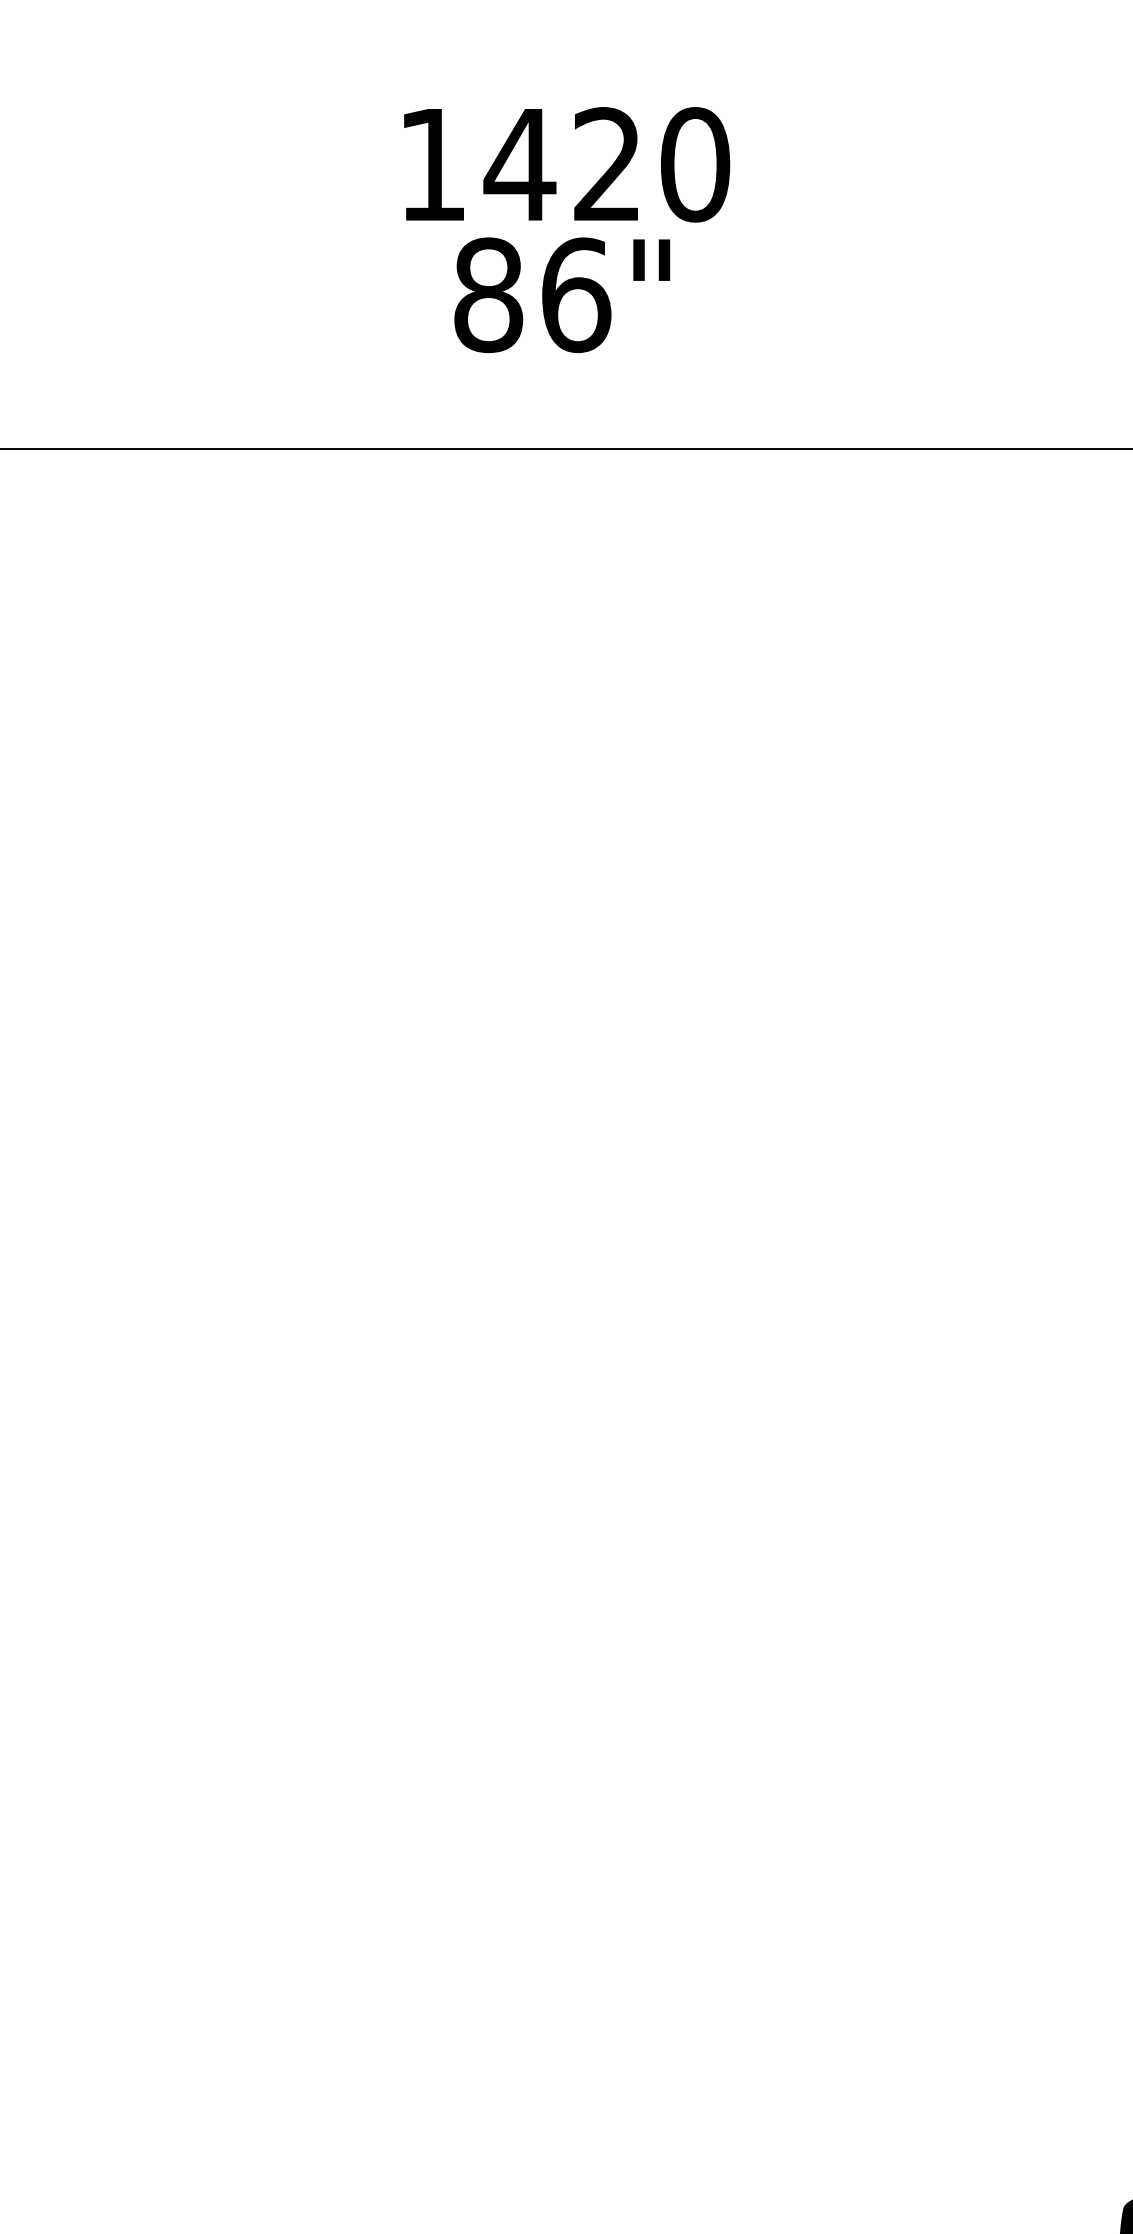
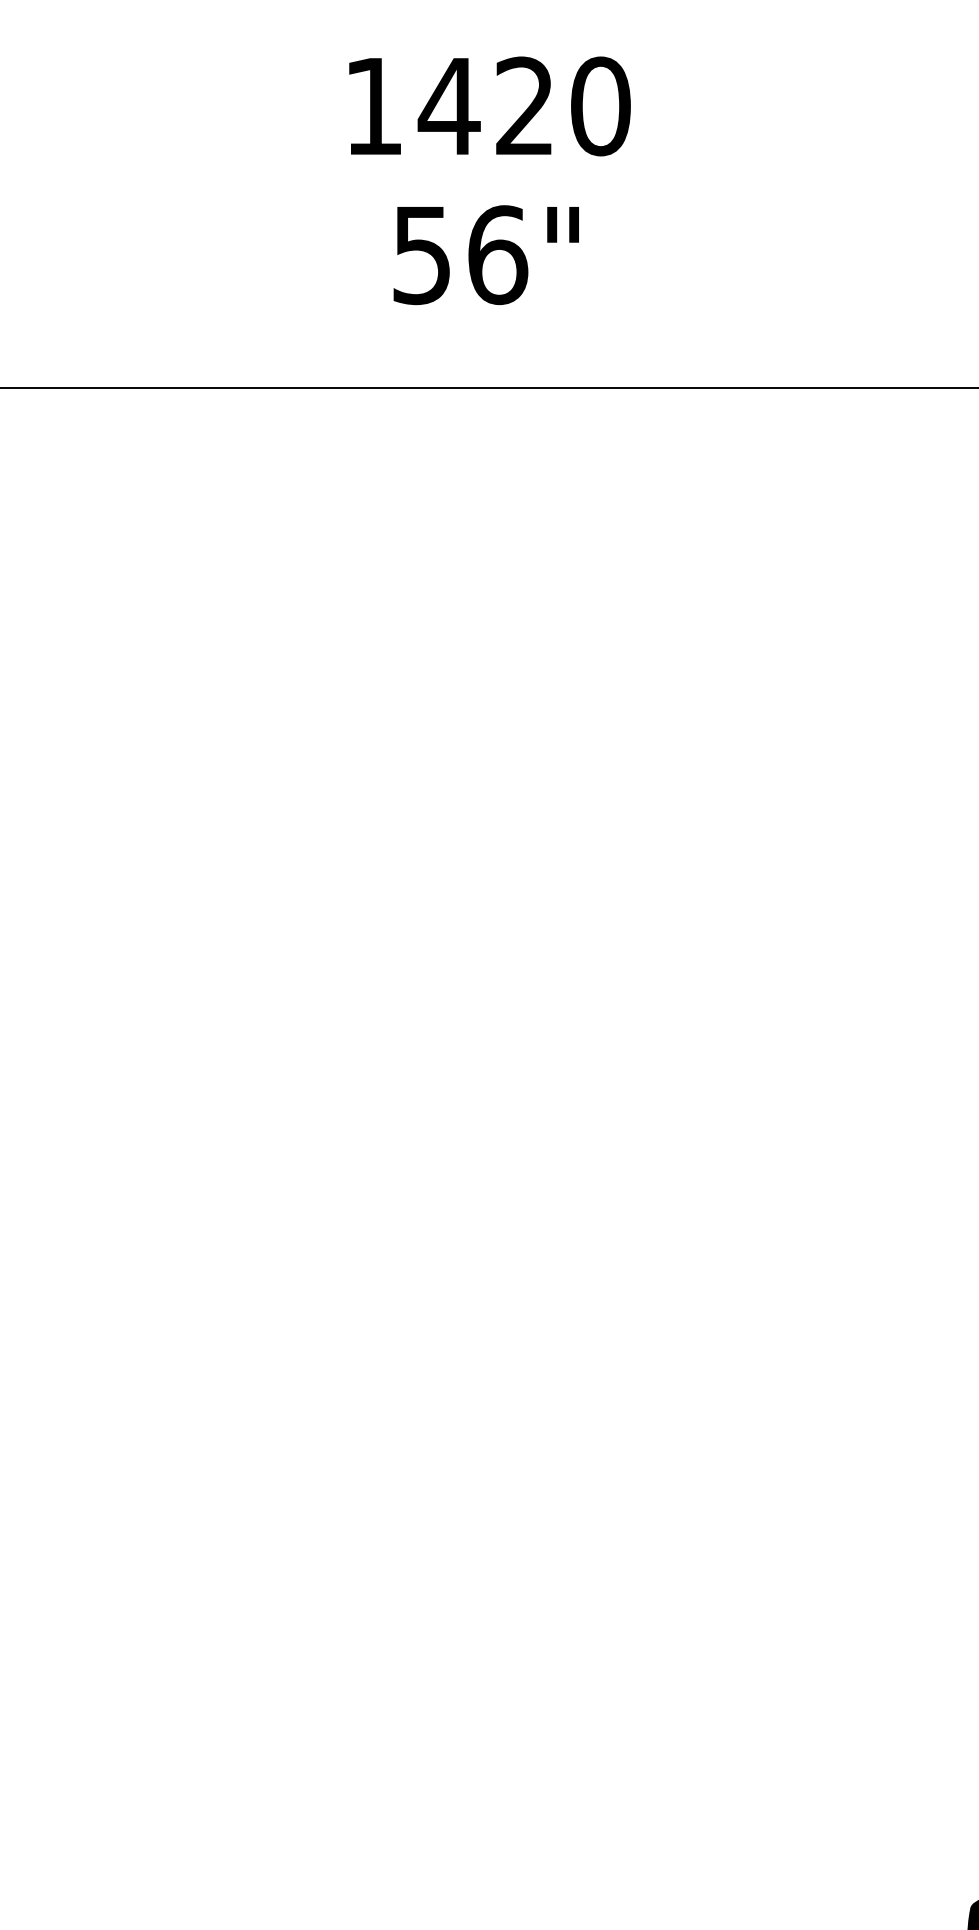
text: (566, 164) -> (489, 106), moved
text: (487, 295) -> (421, 255), 86" -> 56"

